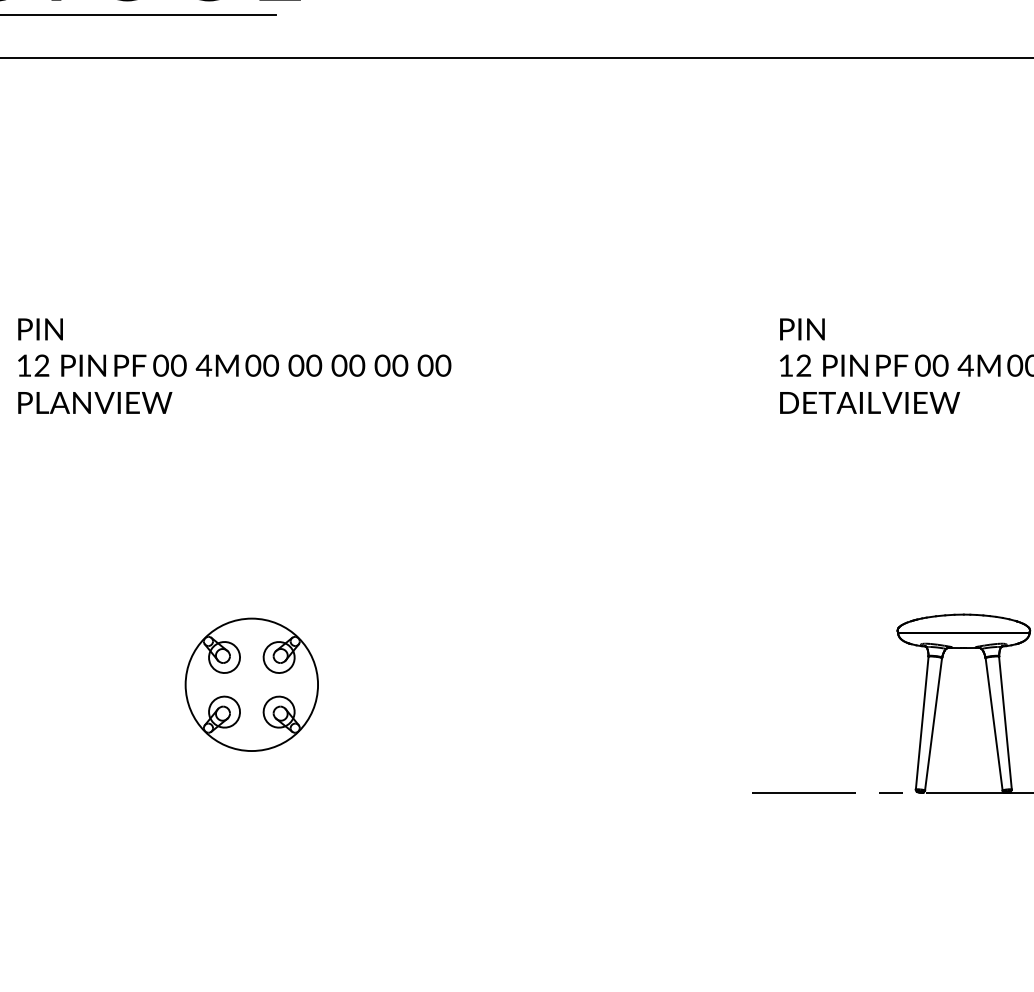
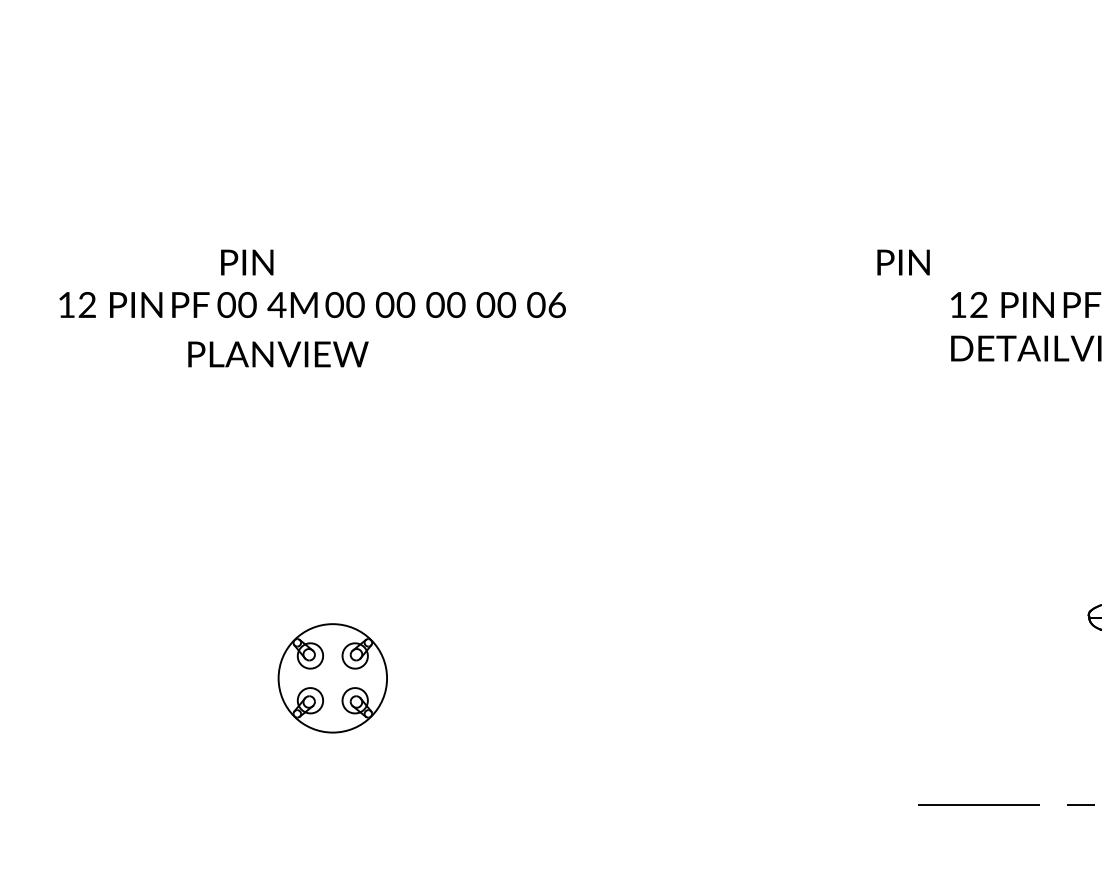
text: (40, 329) -> (247, 262), moved
text: (802, 329) -> (903, 262), moved
text: (443, 365) -> (557, 304), 00 -> 06
text: (95, 402) -> (278, 353), moved
part: (251, 684) -> (332, 678), size x0.7

